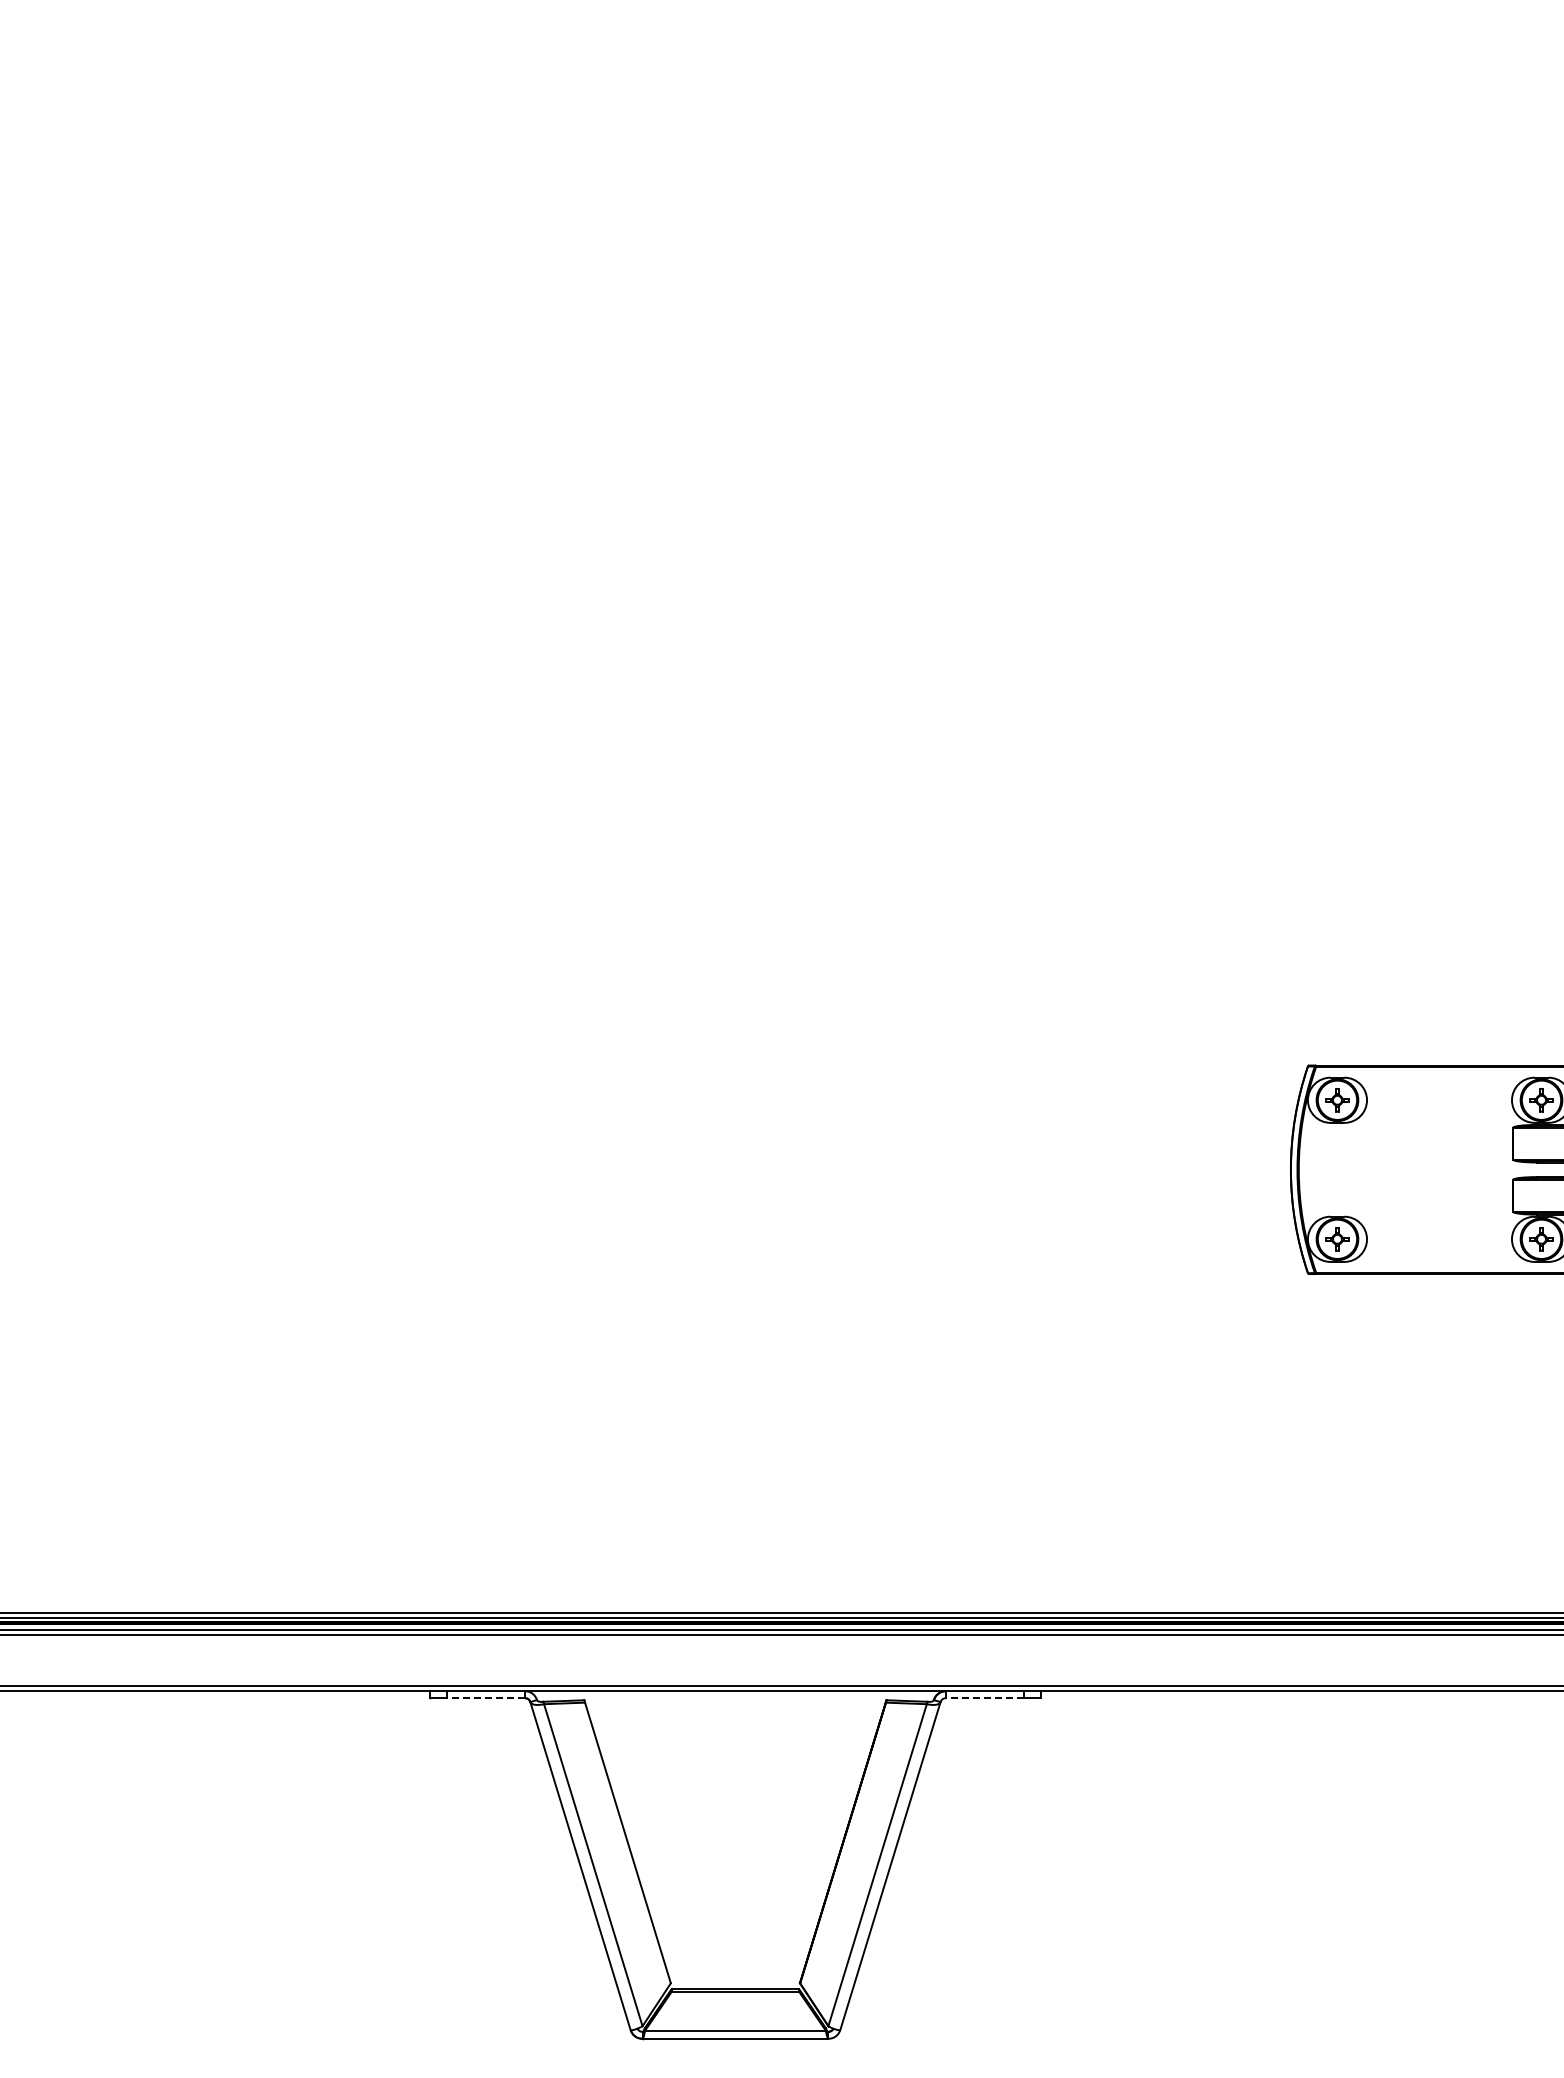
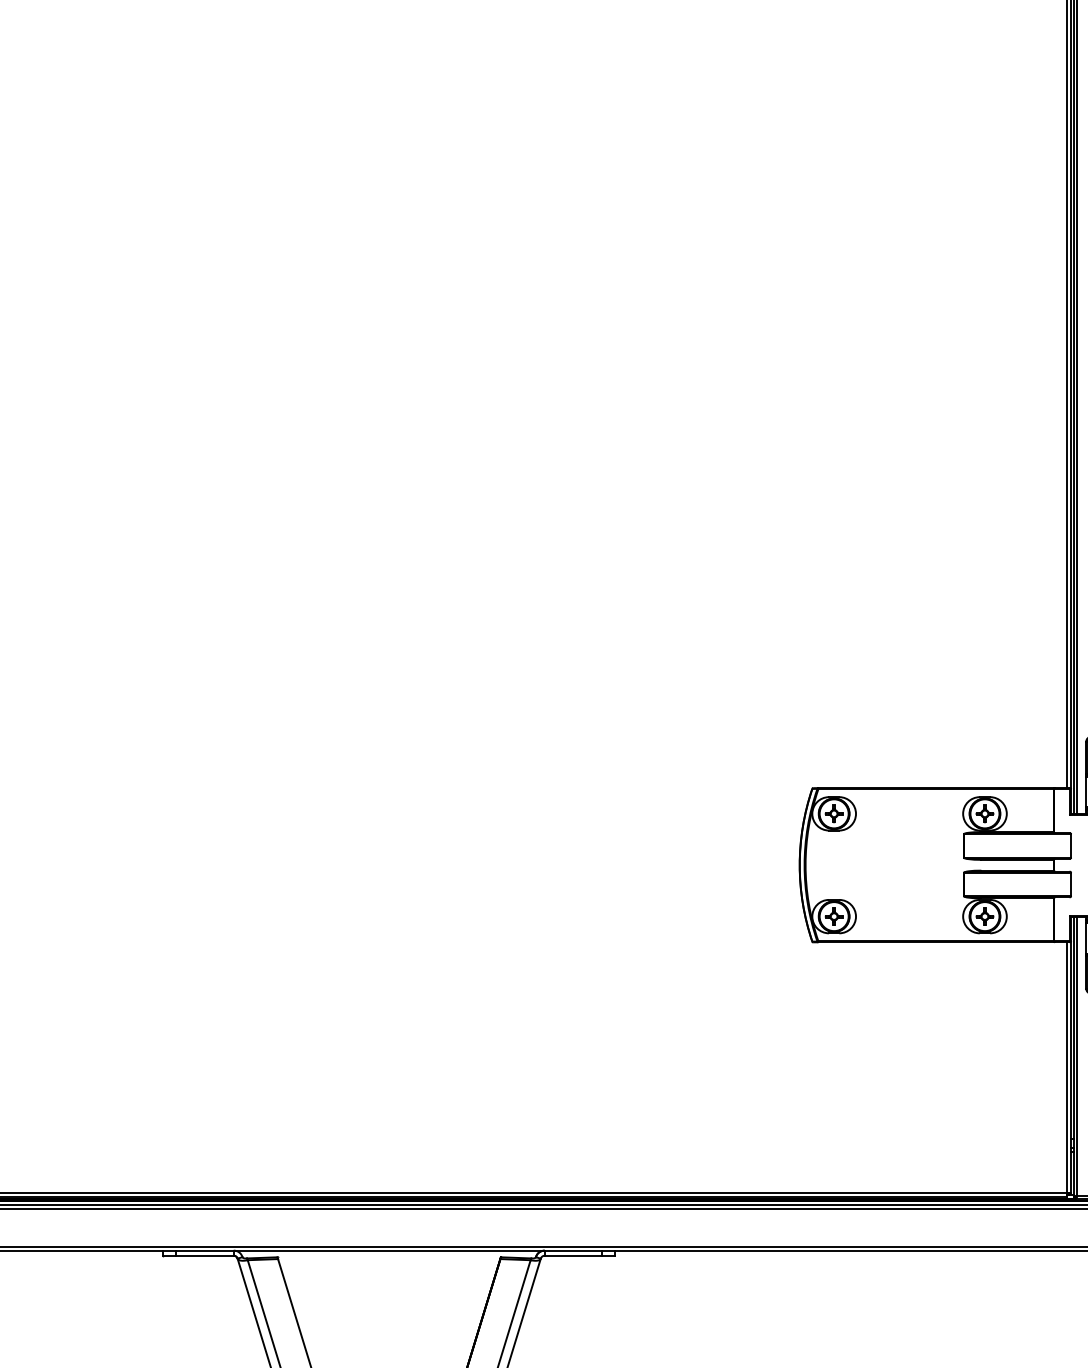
line: (486, 1698) -> (205, 1256), dashed -> solid
line: (984, 1698) -> (573, 1256), dashed -> solid

